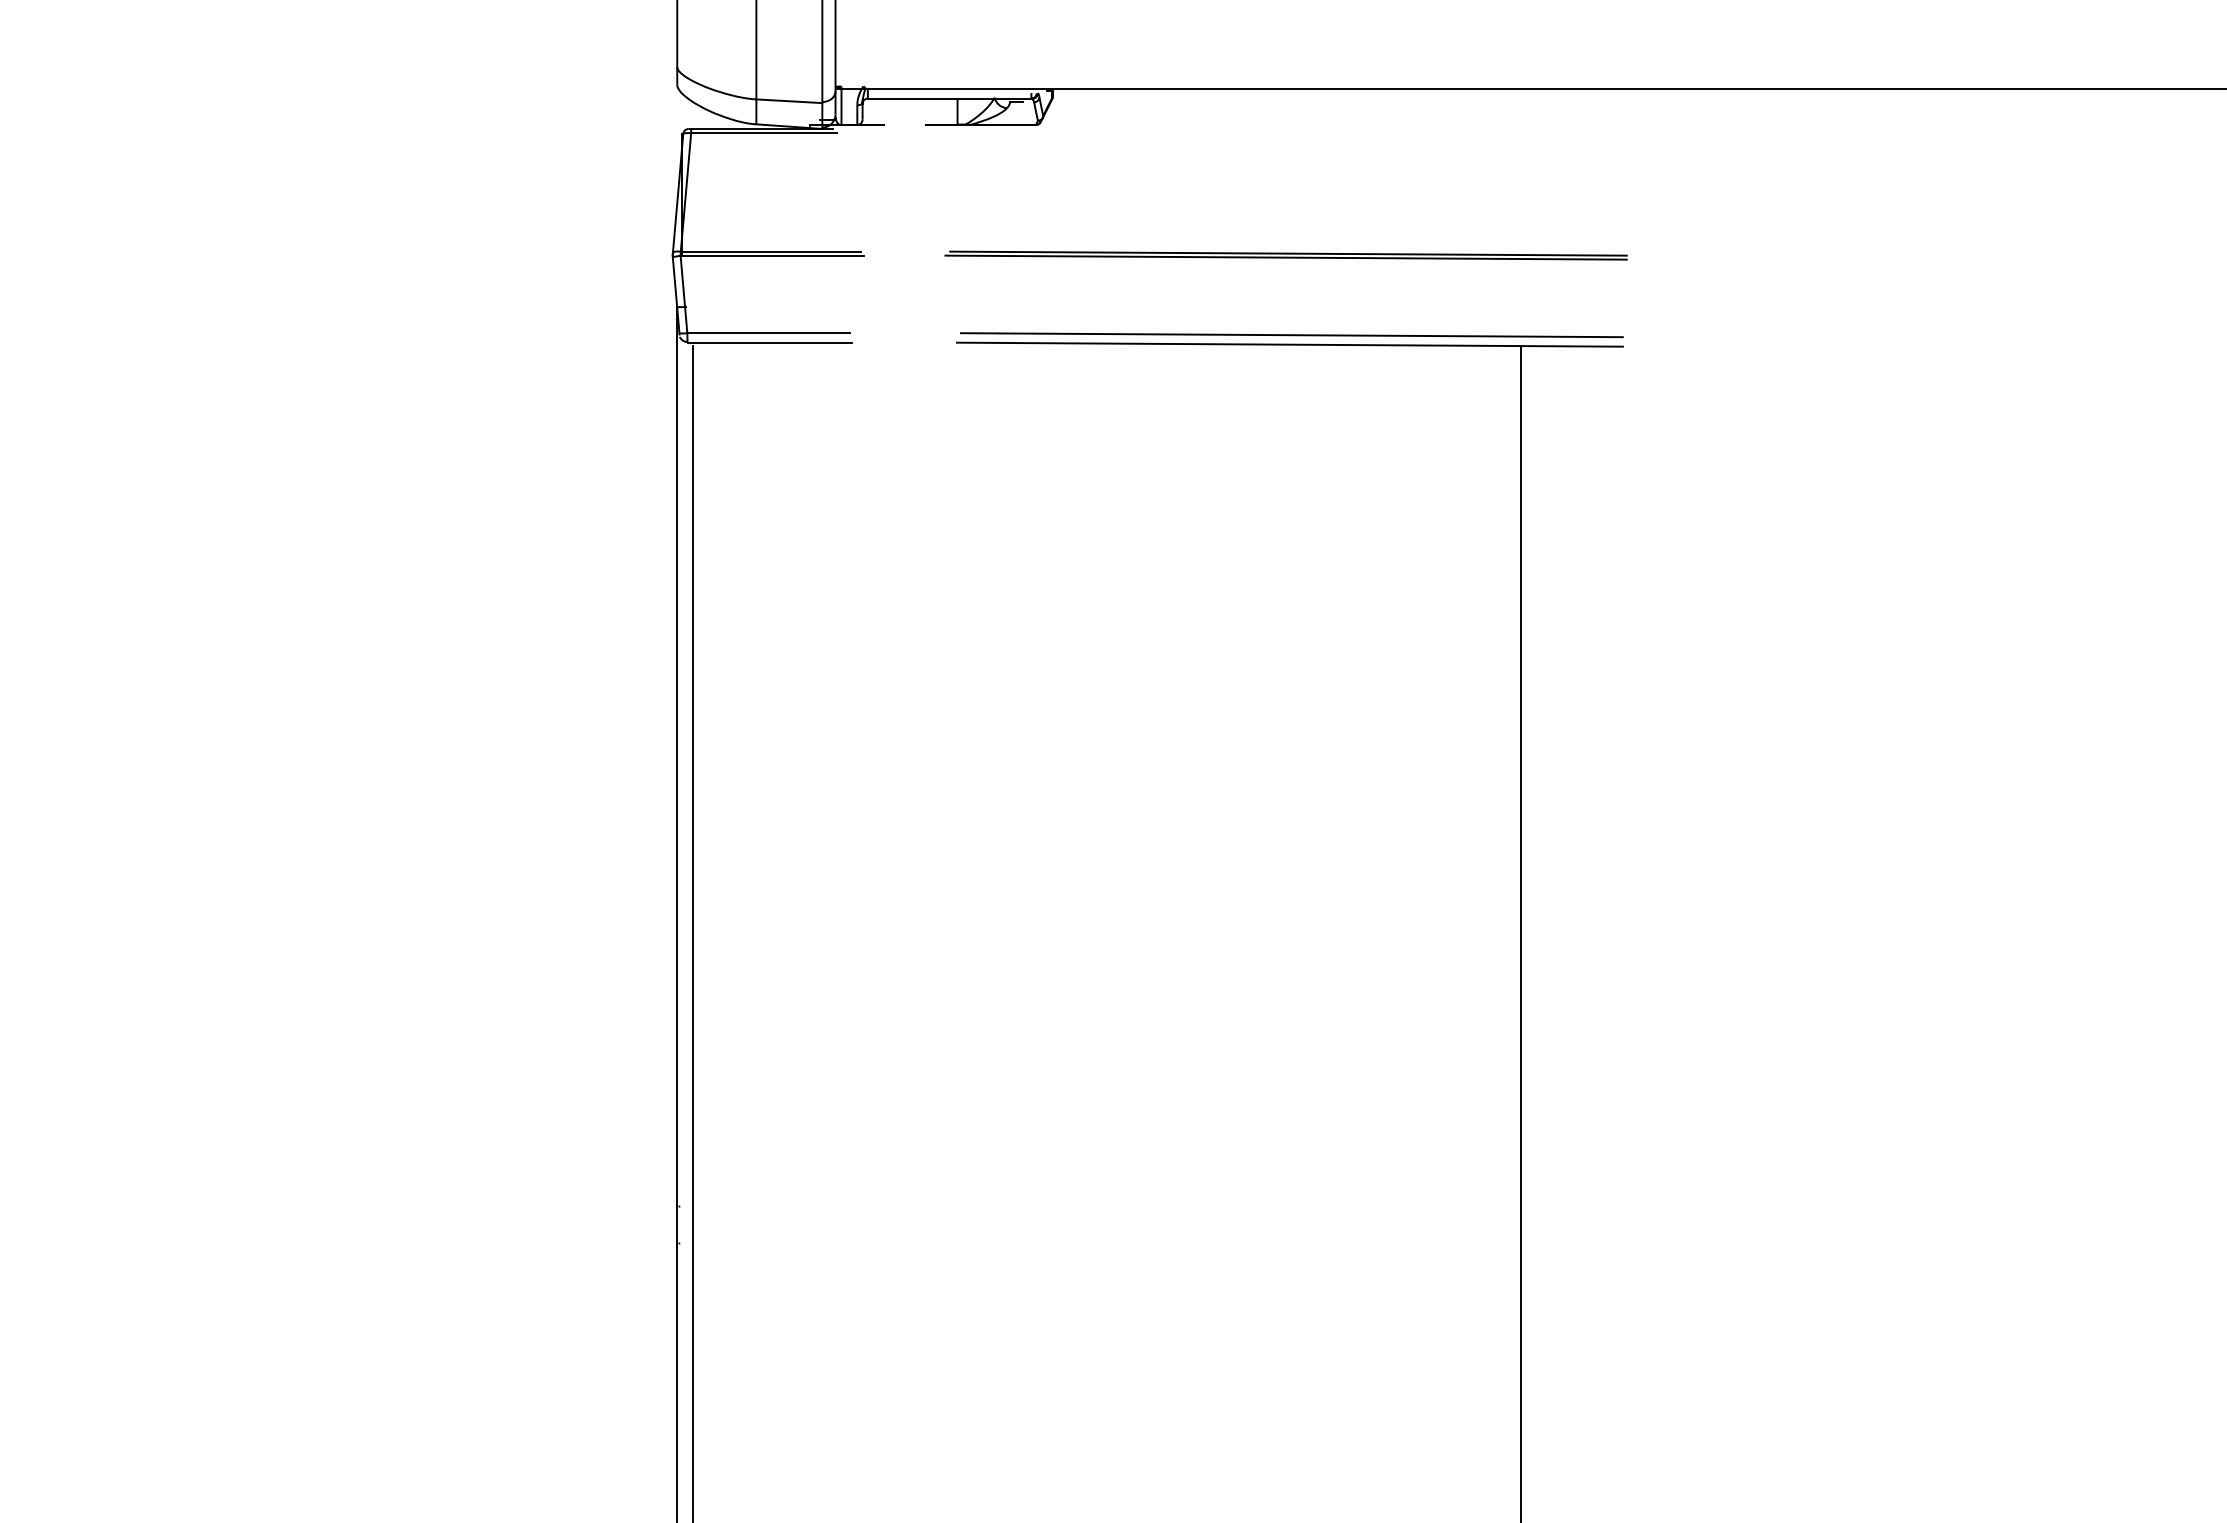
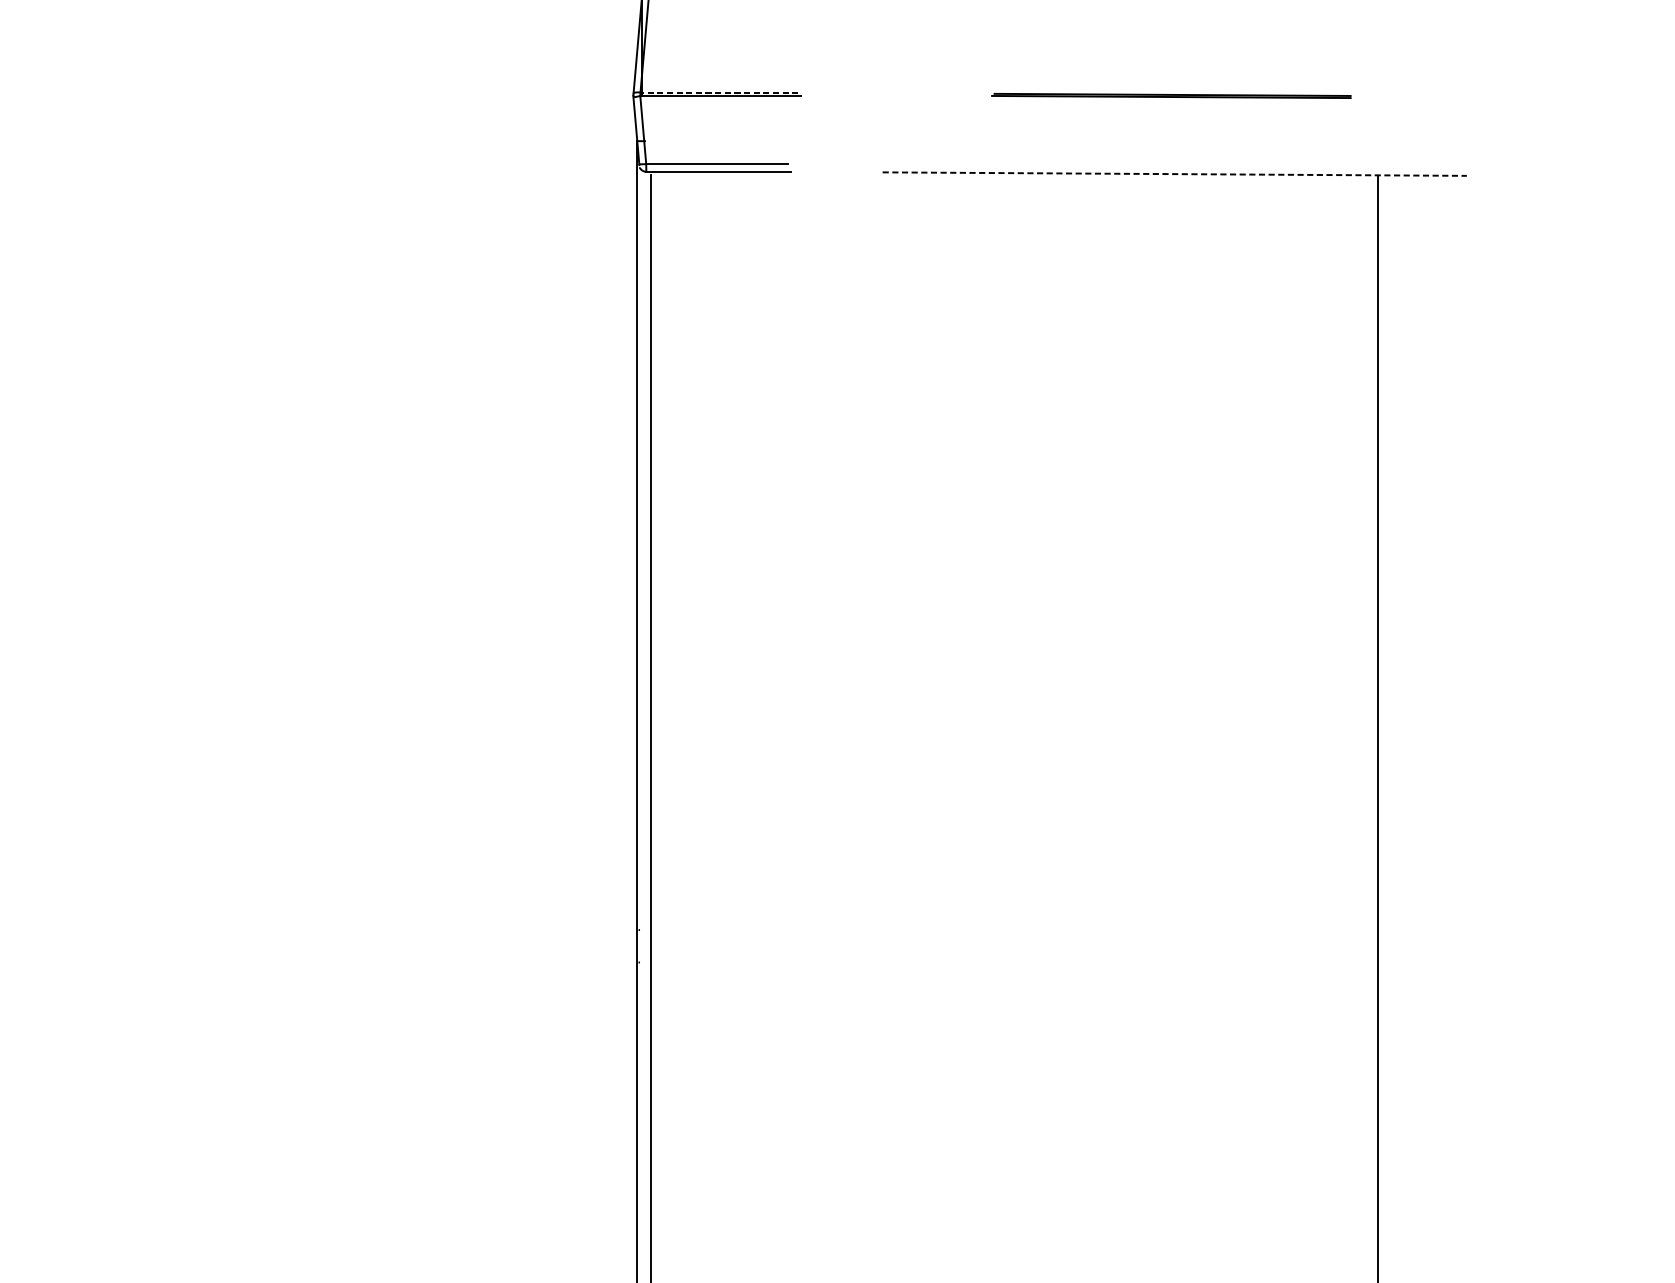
line: (770, 251) -> (719, 92), solid -> dashed
part: (1285, 255) -> (1170, 95), size x0.6
line: (1291, 335) -> (1176, 166), removed
line: (1290, 344) -> (1175, 173), solid -> dashed

